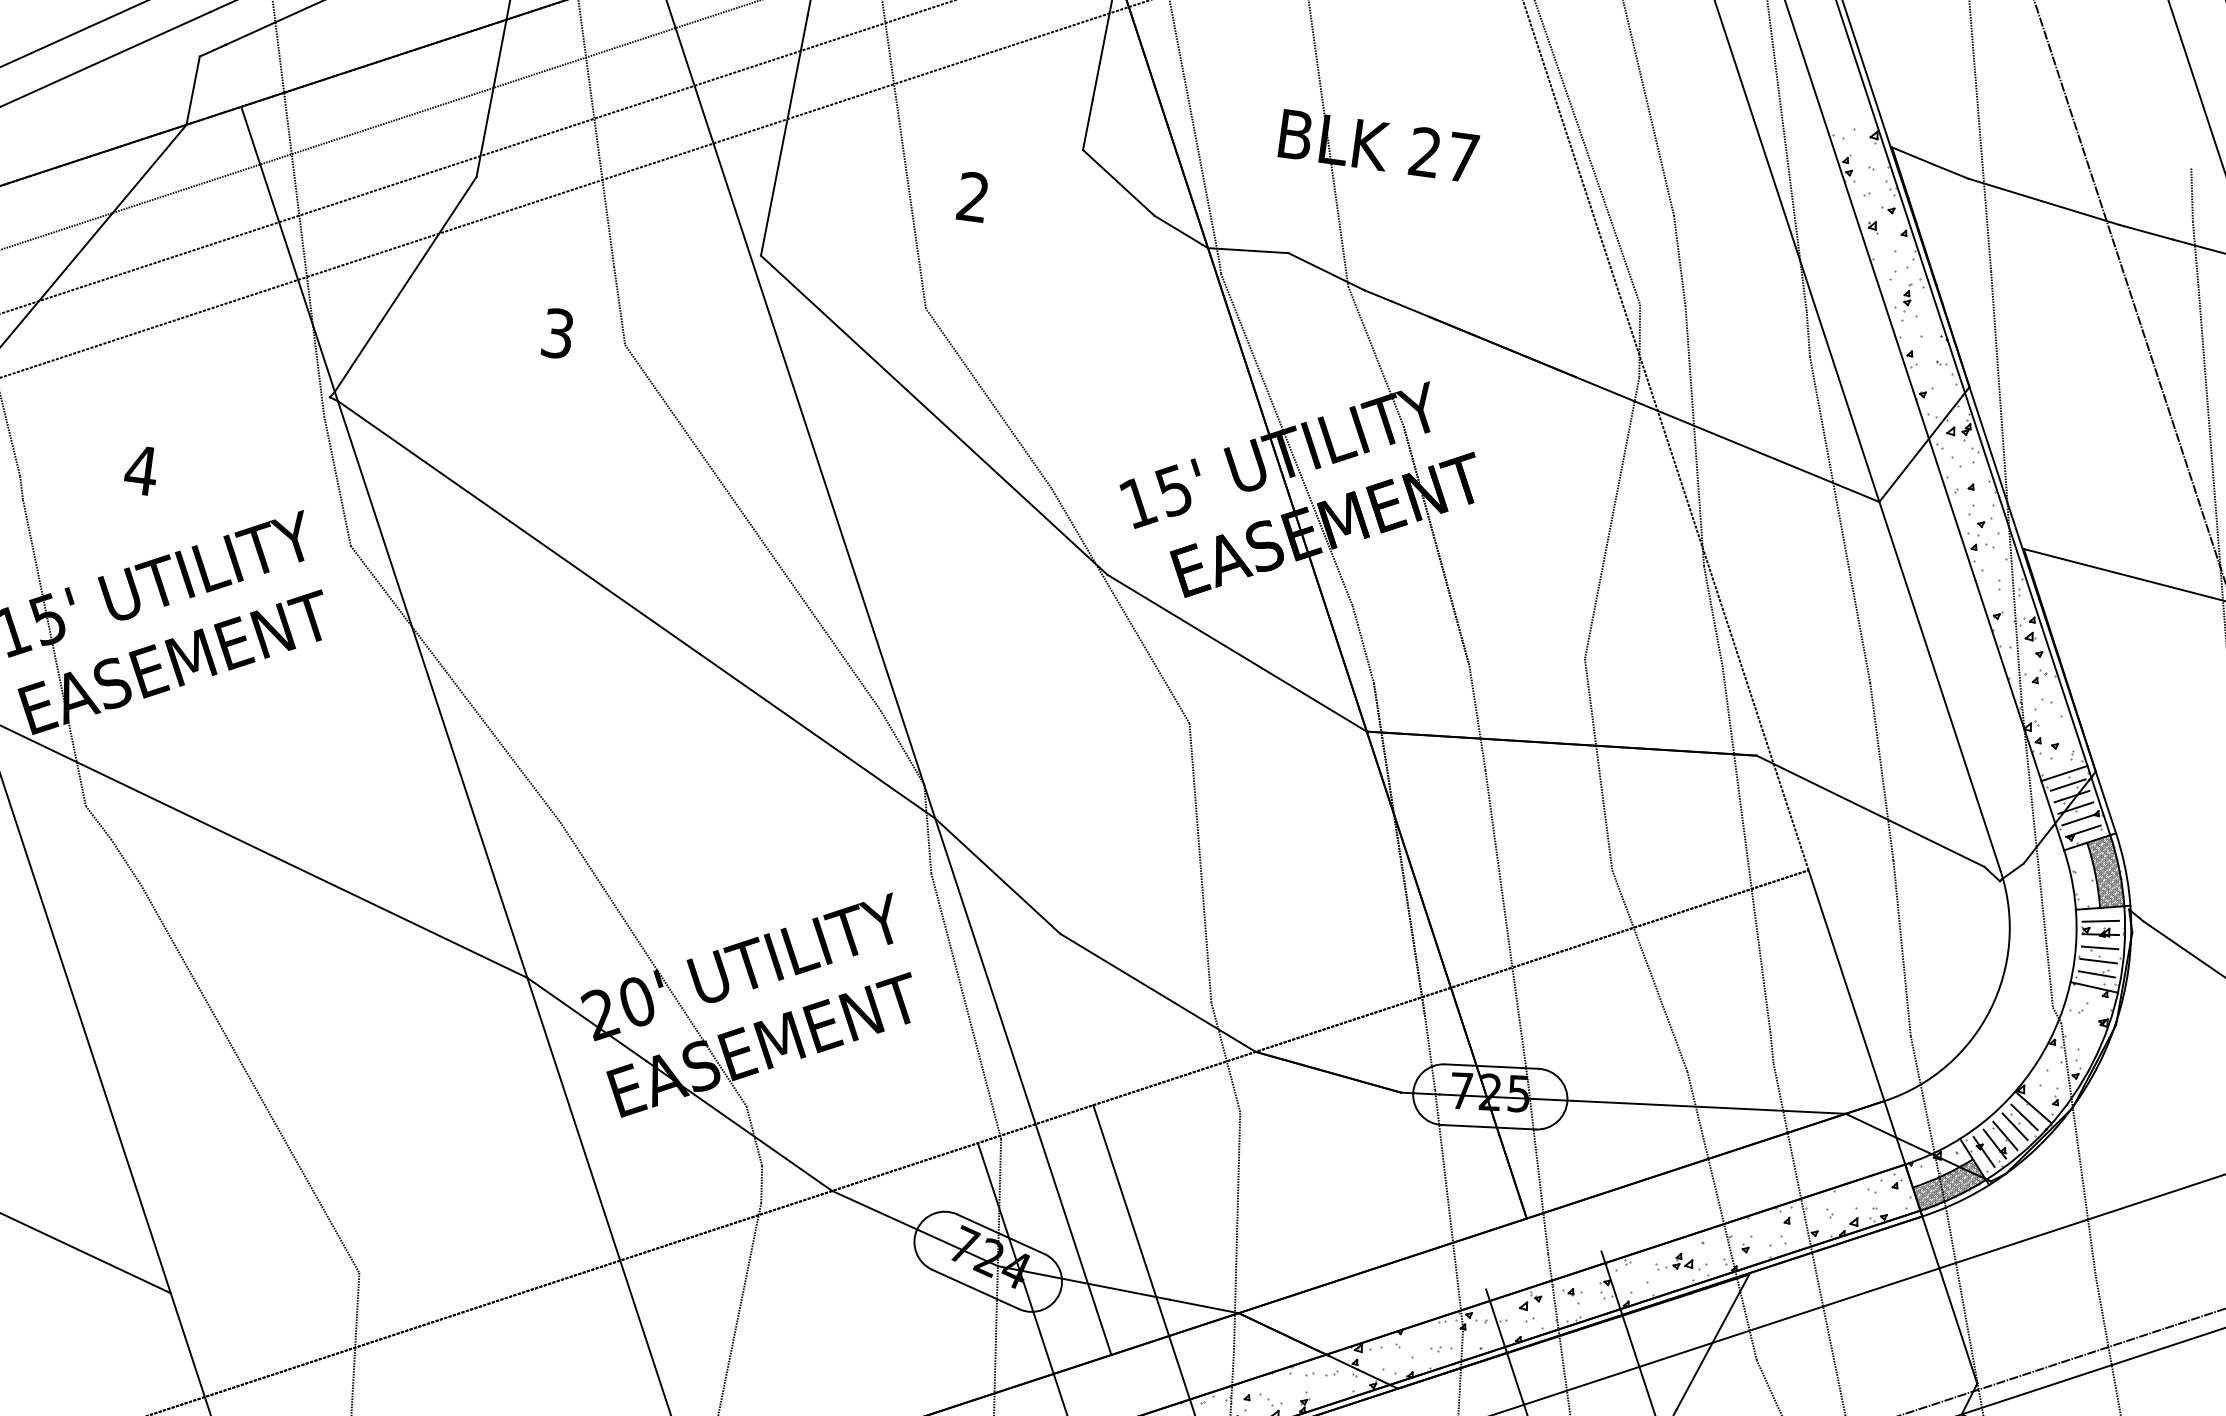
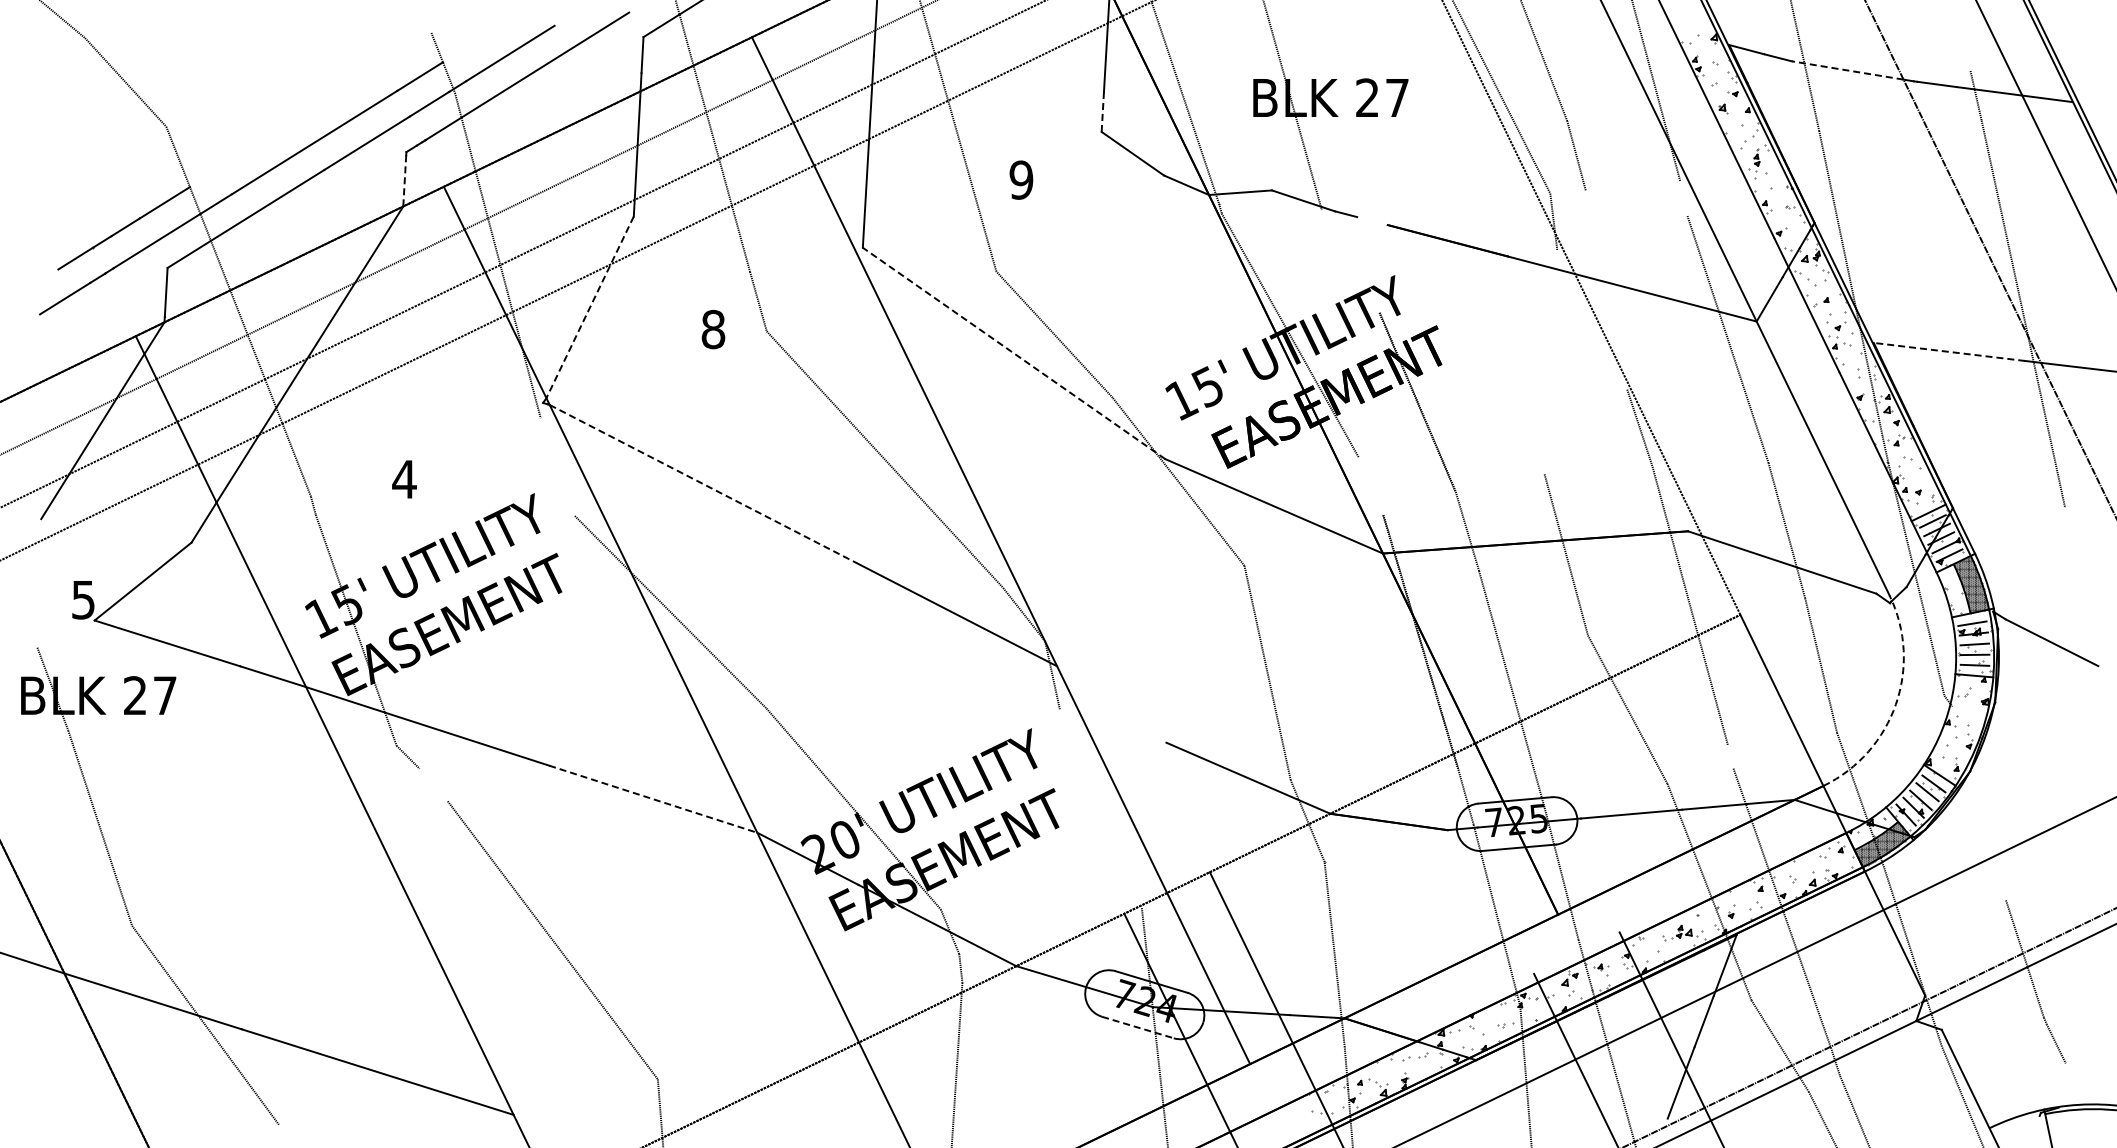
line: (192, 92) -> (404, 180), solid -> dashed
line: (1087, 125) -> (1102, 112), solid -> dashed
line: (2191, 194) -> (1966, 50), removed
text: (973, 196) -> (1021, 179), 2 -> 9
line: (2037, 199) -> (1847, 70), solid -> dashed
line: (406, 284) -> (590, 307), solid -> dashed
line: (1410, 309) -> (1372, 221), removed
text: (558, 333) -> (713, 329), 3 -> 8
line: (1807, 333) -> (1683, 198), removed
line: (1375, 356) -> (1350, 261), removed
line: (933, 415) -> (1013, 353), solid -> dashed
line: (1694, 435) -> (1606, 289), removed
line: (337, 481) -> (557, 467), removed
line: (1611, 518) -> (1550, 362), removed
line: (518, 527) -> (703, 484), solid -> dashed
line: (2118, 572) -> (1949, 351), solid -> dashed
line: (1362, 644) -> (1370, 486), removed
line: (125, 861) -> (433, 784), removed
line: (997, 876) -> (1111, 704), removed
line: (401, 918) -> (653, 799), solid -> dashed
line: (965, 1005) -> (1100, 808), removed
arc: (1989, 1010) -> (1895, 704), solid -> dashed
line: (1771, 1047) -> (1730, 756), removed
line: (2078, 1149) -> (1979, 803), removed
line: (976, 1289) -> (1138, 1027), solid -> dashed

